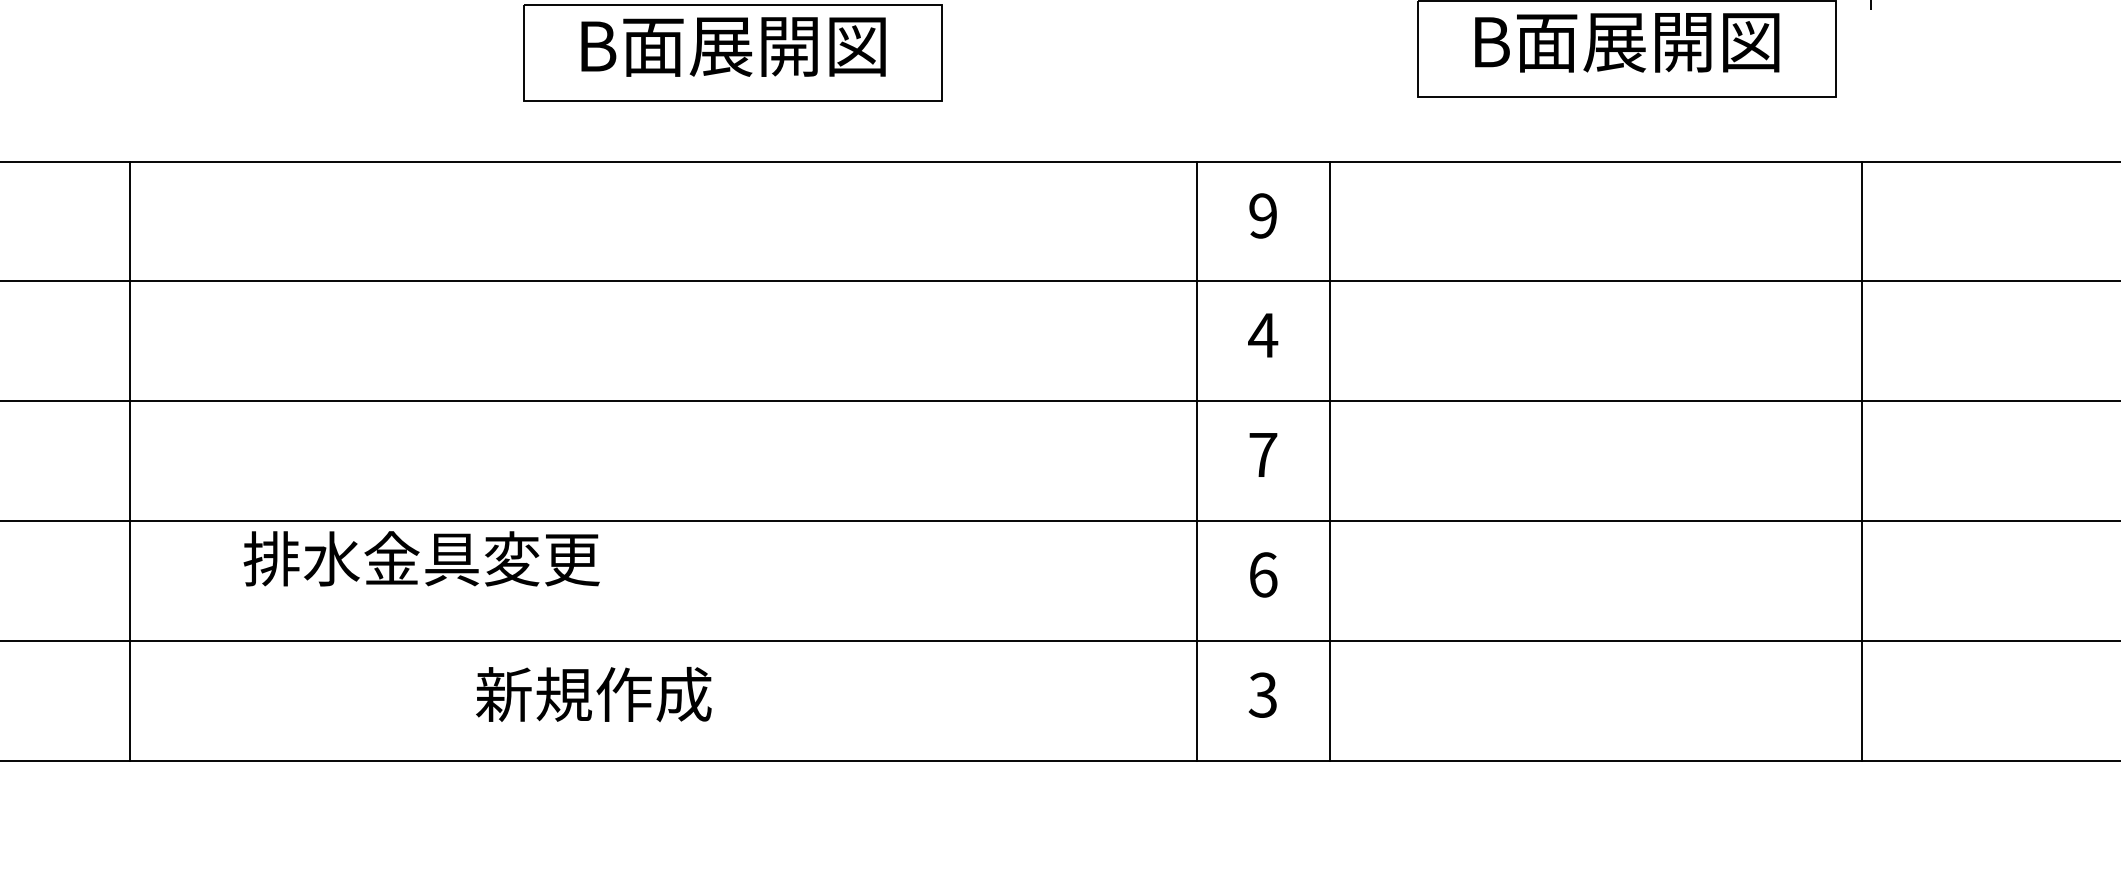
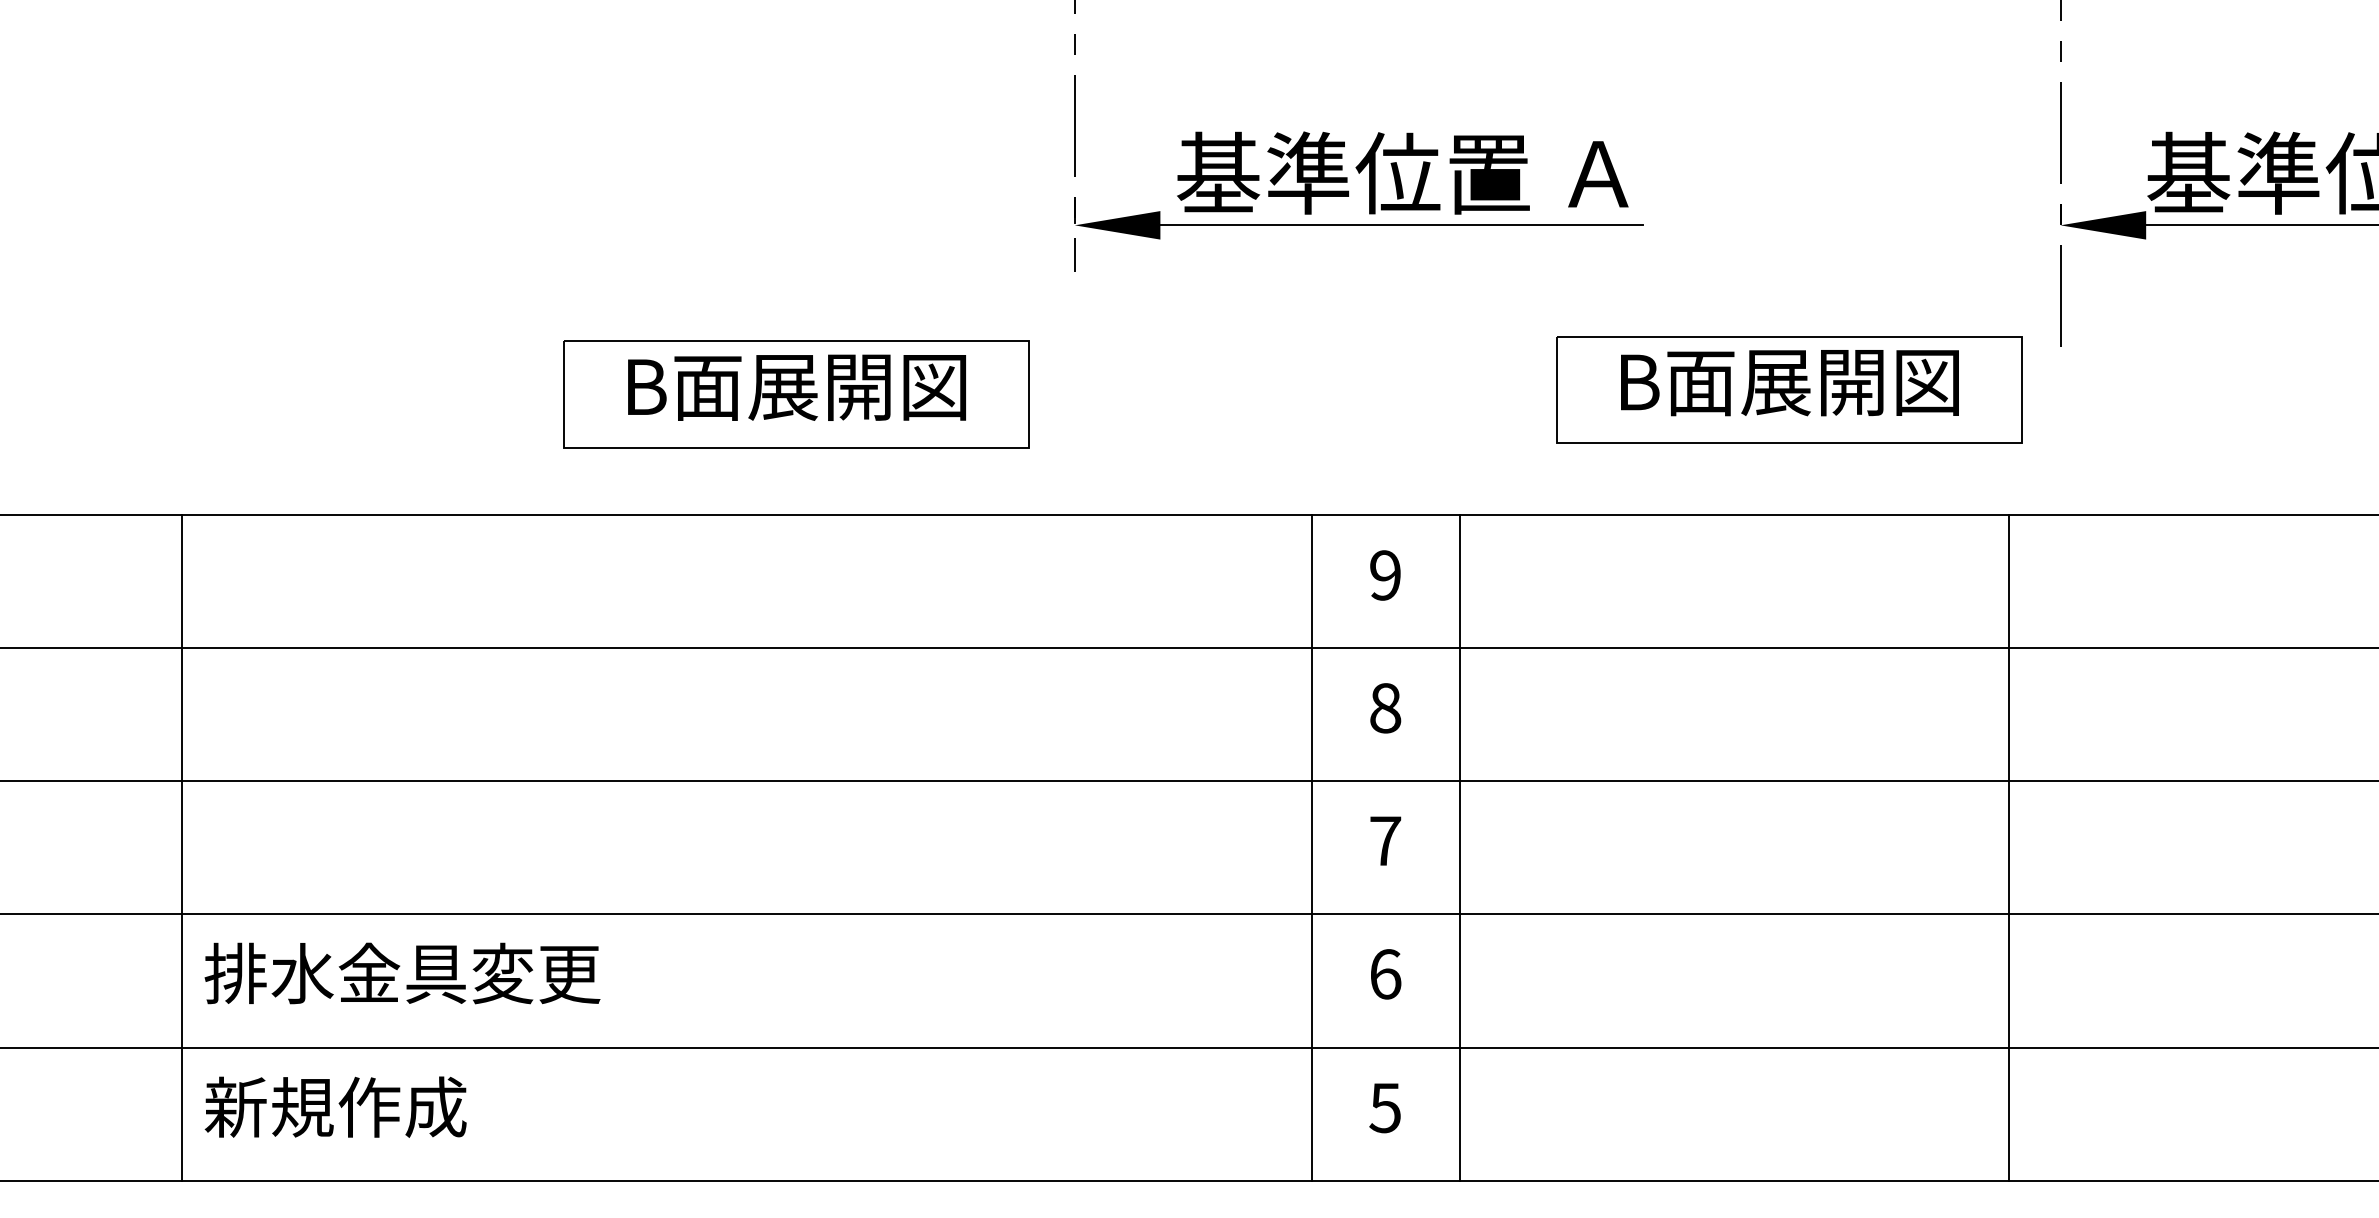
text: (1263, 335) -> (1385, 708), 4 -> 8
line: (130, 461) -> (182, 848), moved
line: (1862, 461) -> (2009, 848), moved
text: (421, 558) -> (402, 973), moved
text: (593, 693) -> (335, 1106), moved
text: (1262, 694) -> (1384, 1107), 3 -> 5

